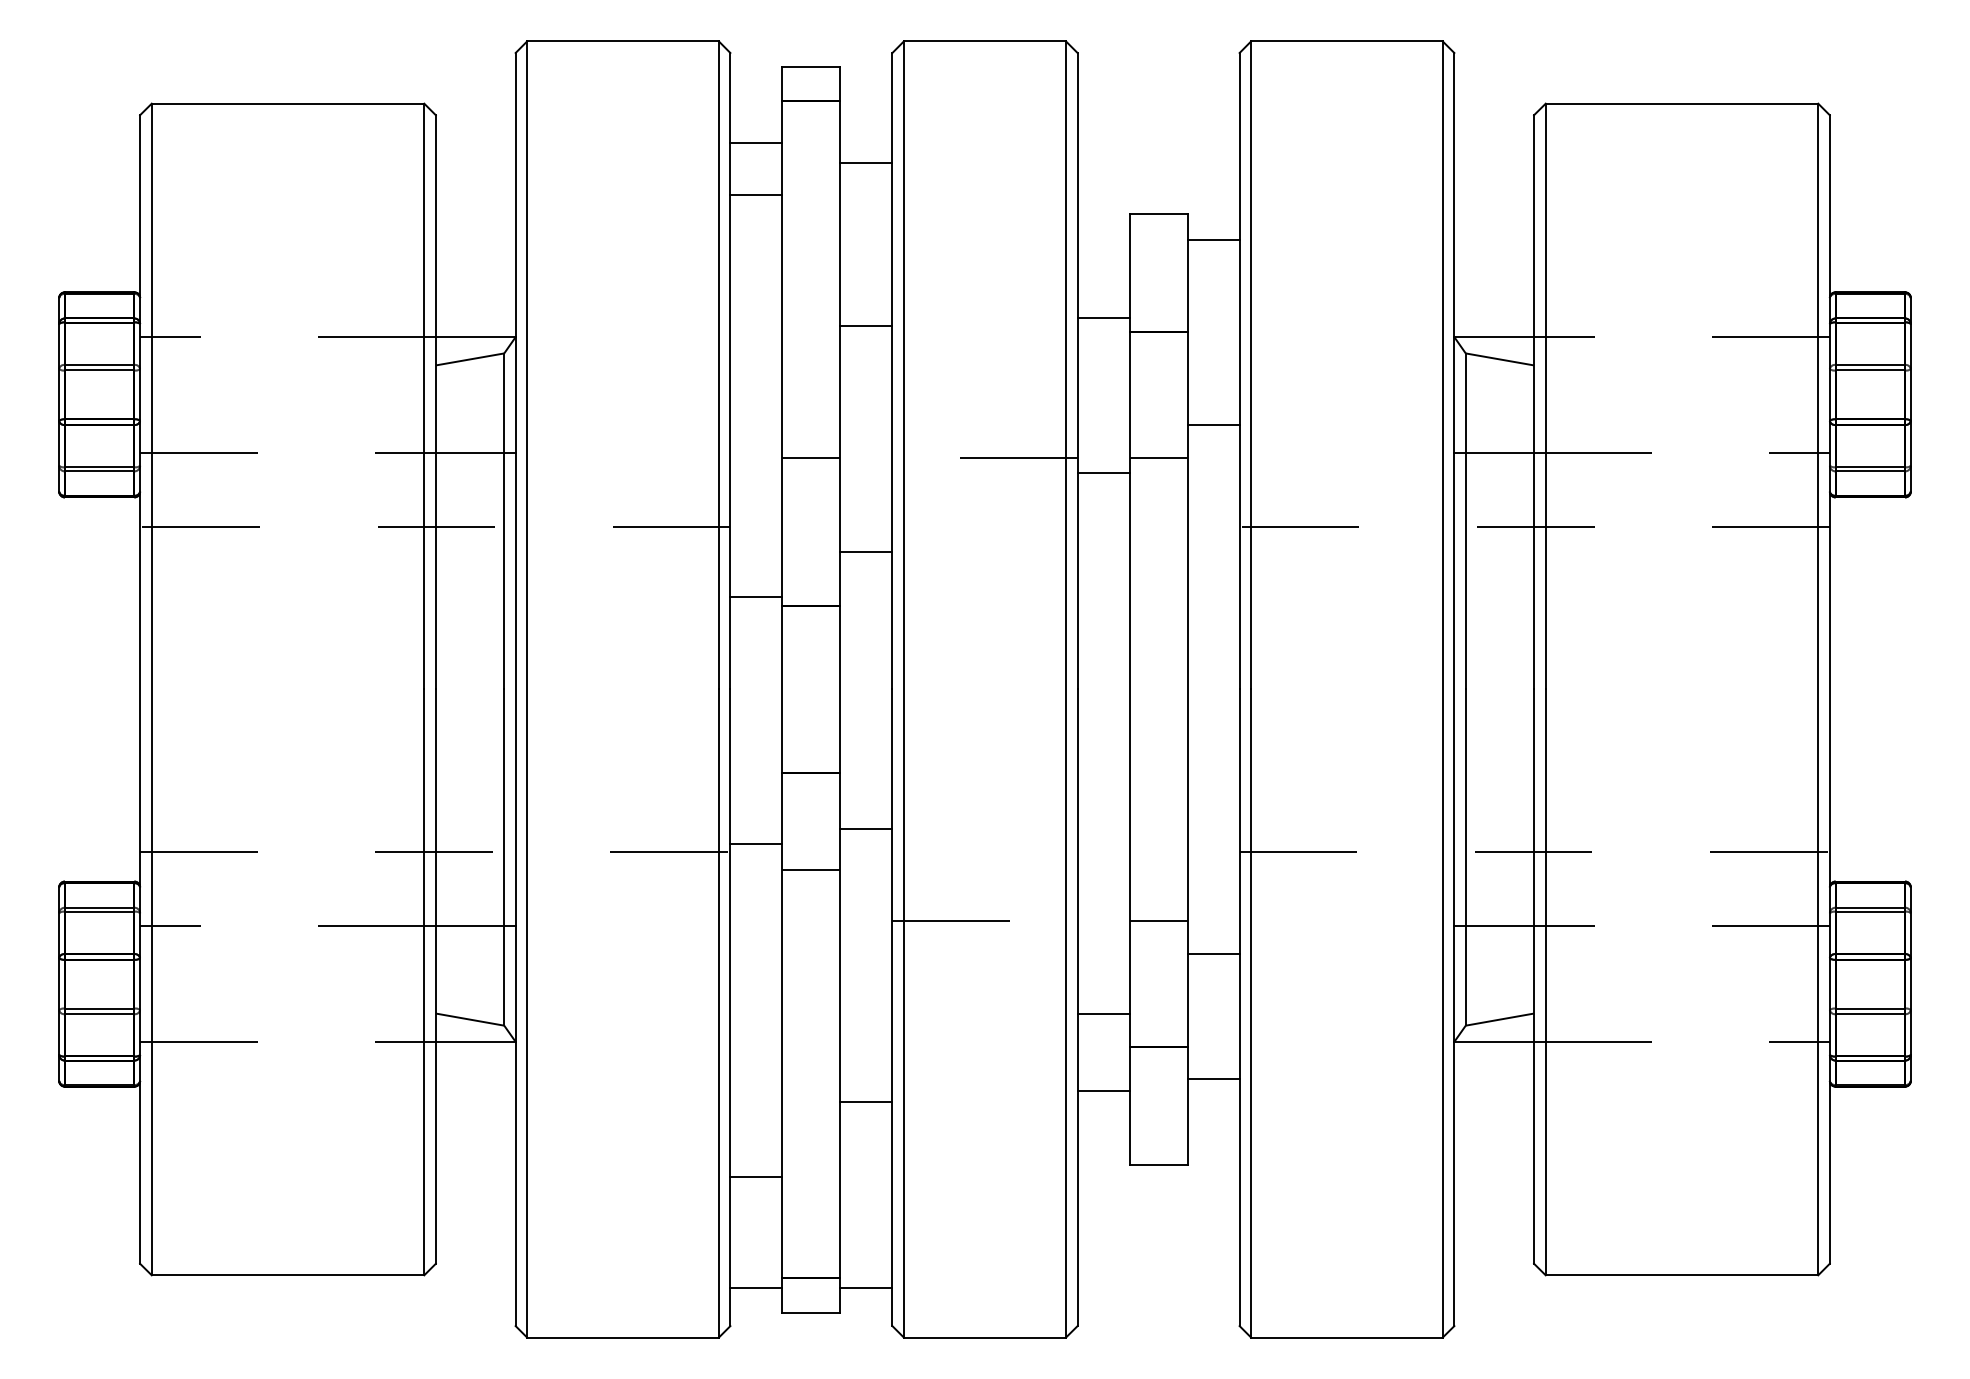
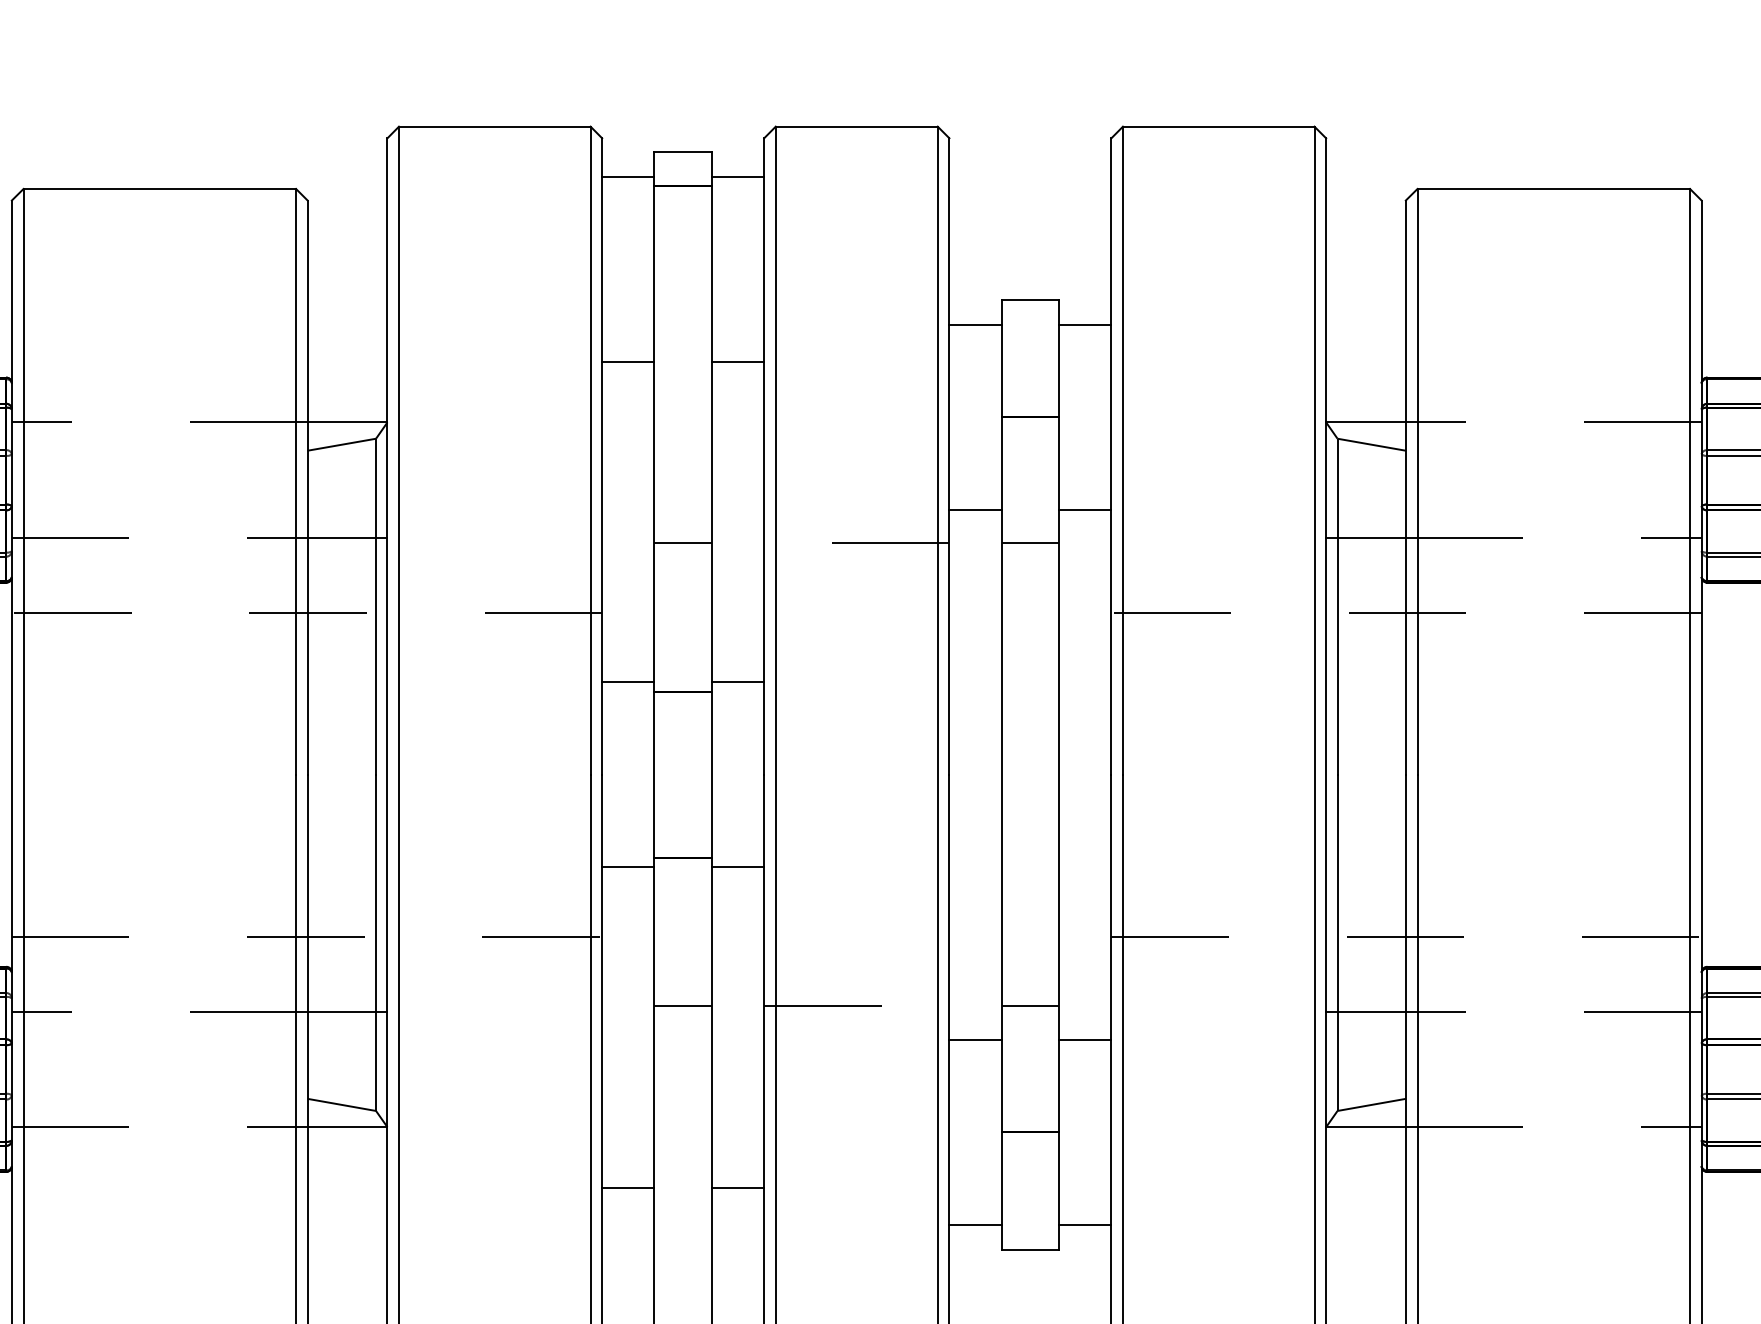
line: (756, 142) -> (628, 176), moved
line: (866, 162) -> (738, 176), moved
line: (756, 194) -> (628, 361), moved
line: (1103, 317) -> (975, 324), moved
line: (866, 325) -> (738, 361), moved
line: (1103, 472) -> (975, 509), moved
line: (866, 551) -> (738, 681), moved
line: (866, 829) -> (738, 867), moved
line: (756, 844) -> (628, 867), moved
line: (811, 870) -> (683, 1006), moved
line: (1103, 1014) -> (975, 1039), moved
line: (1213, 1079) -> (1085, 1224), moved
line: (1103, 1091) -> (975, 1224), moved
line: (756, 1177) -> (628, 1187), moved

